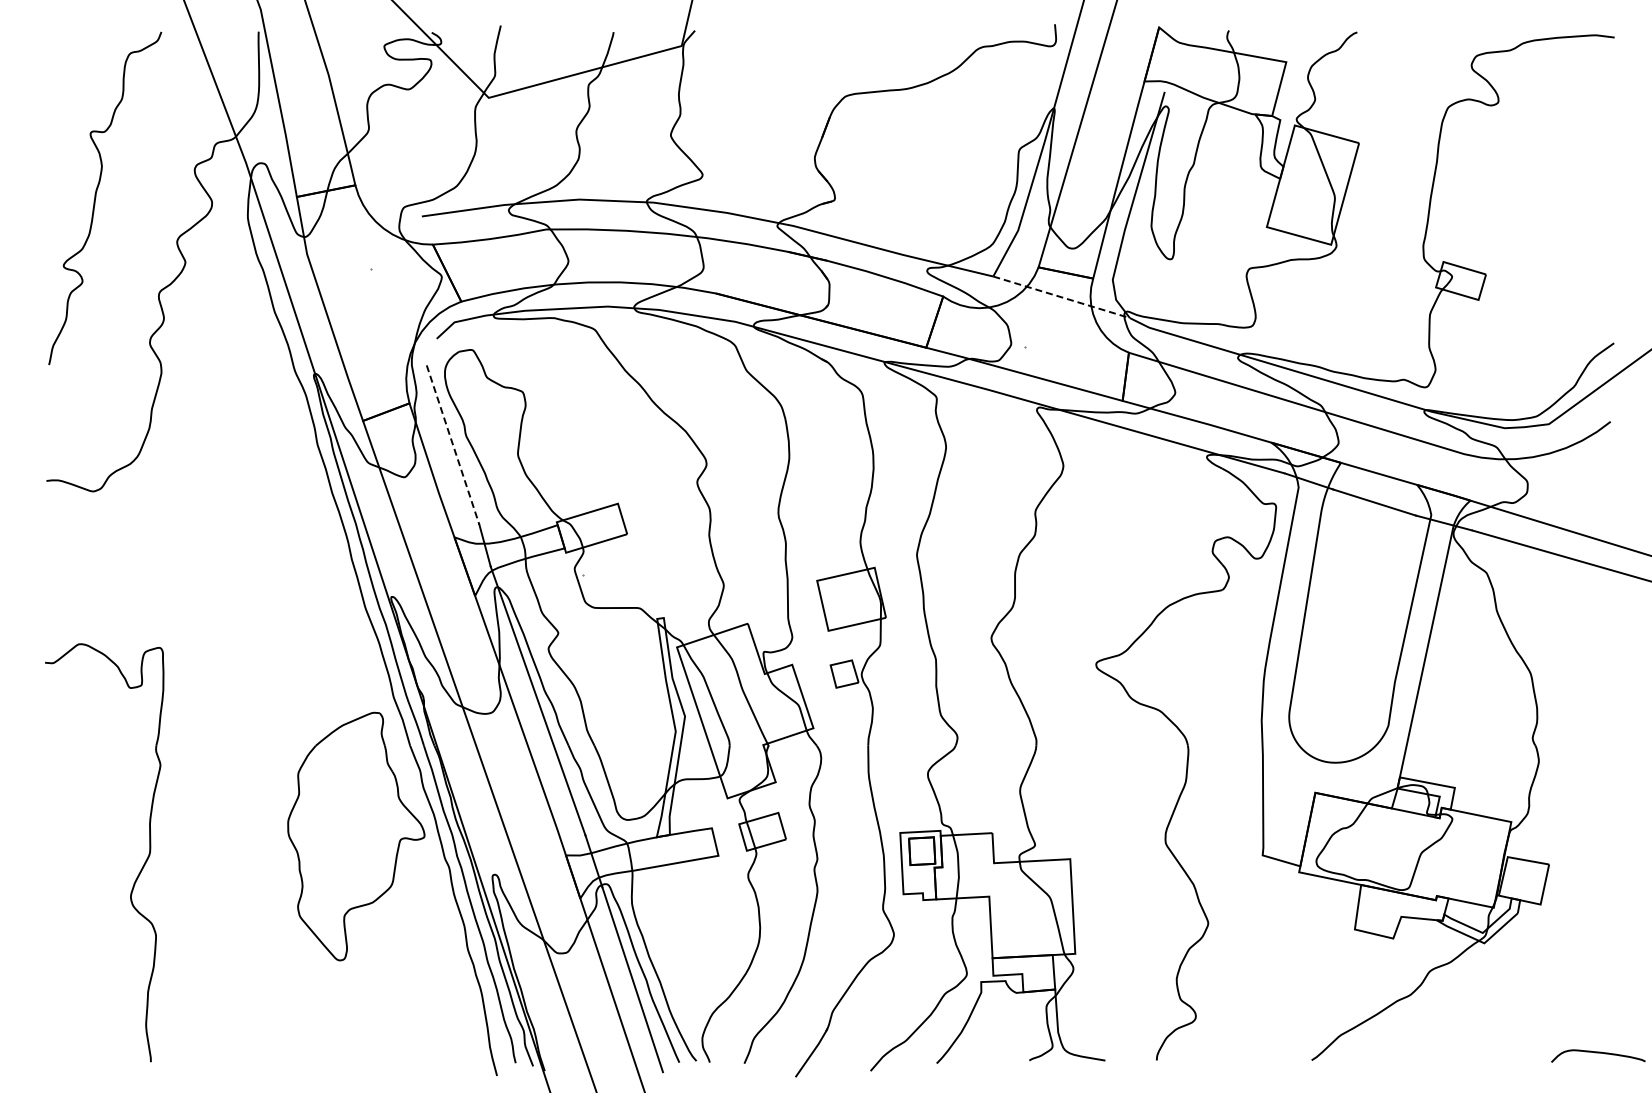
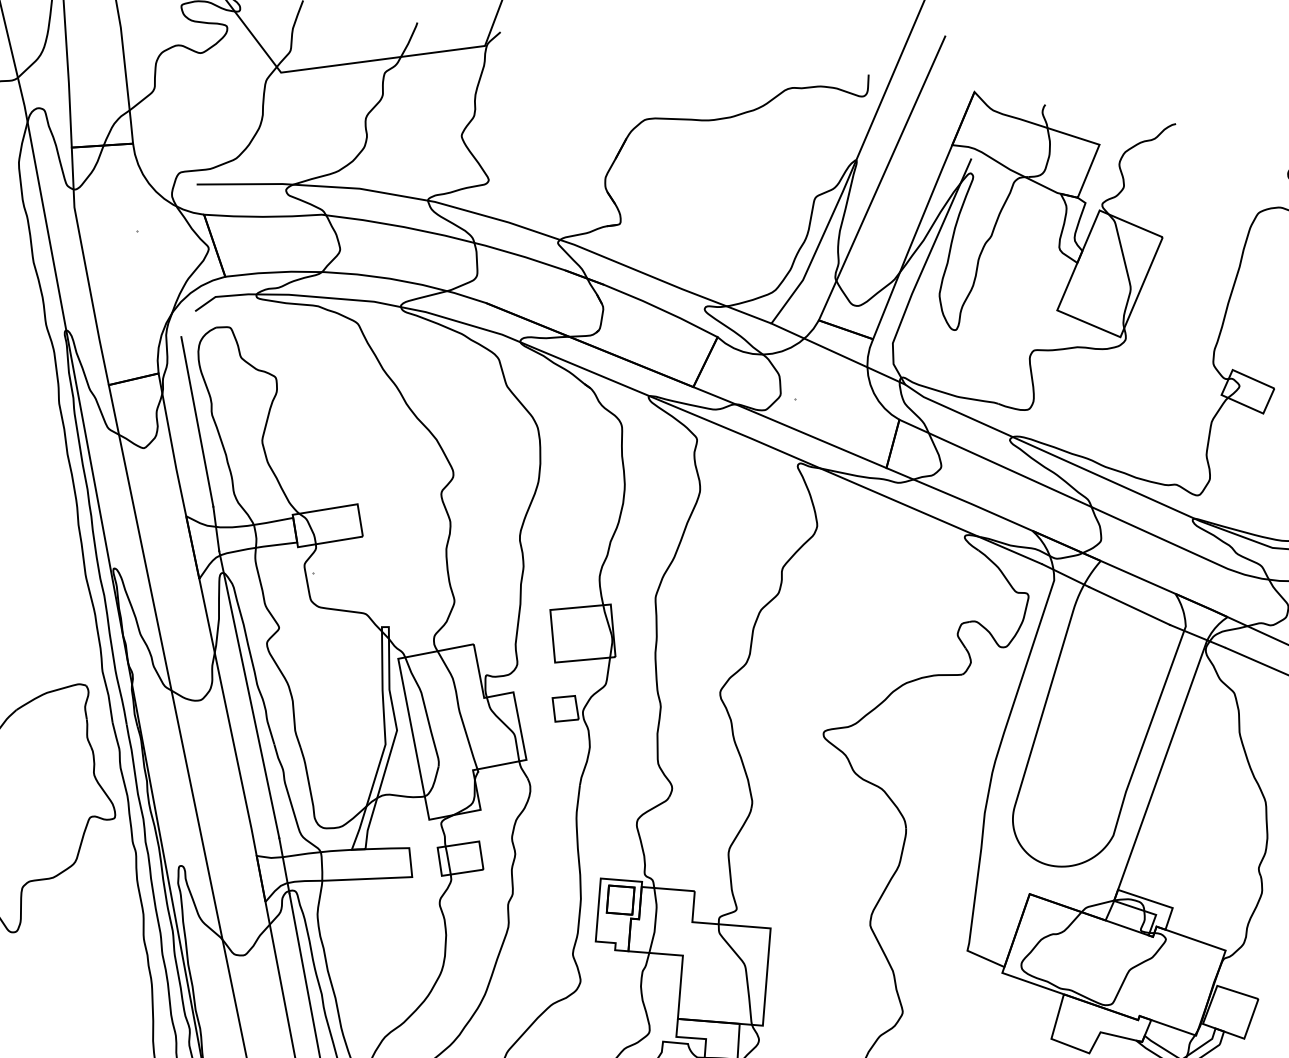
line: (1062, 297) -> (839, 354), dashed -> solid
line: (453, 445) -> (197, 422), dashed -> solid

